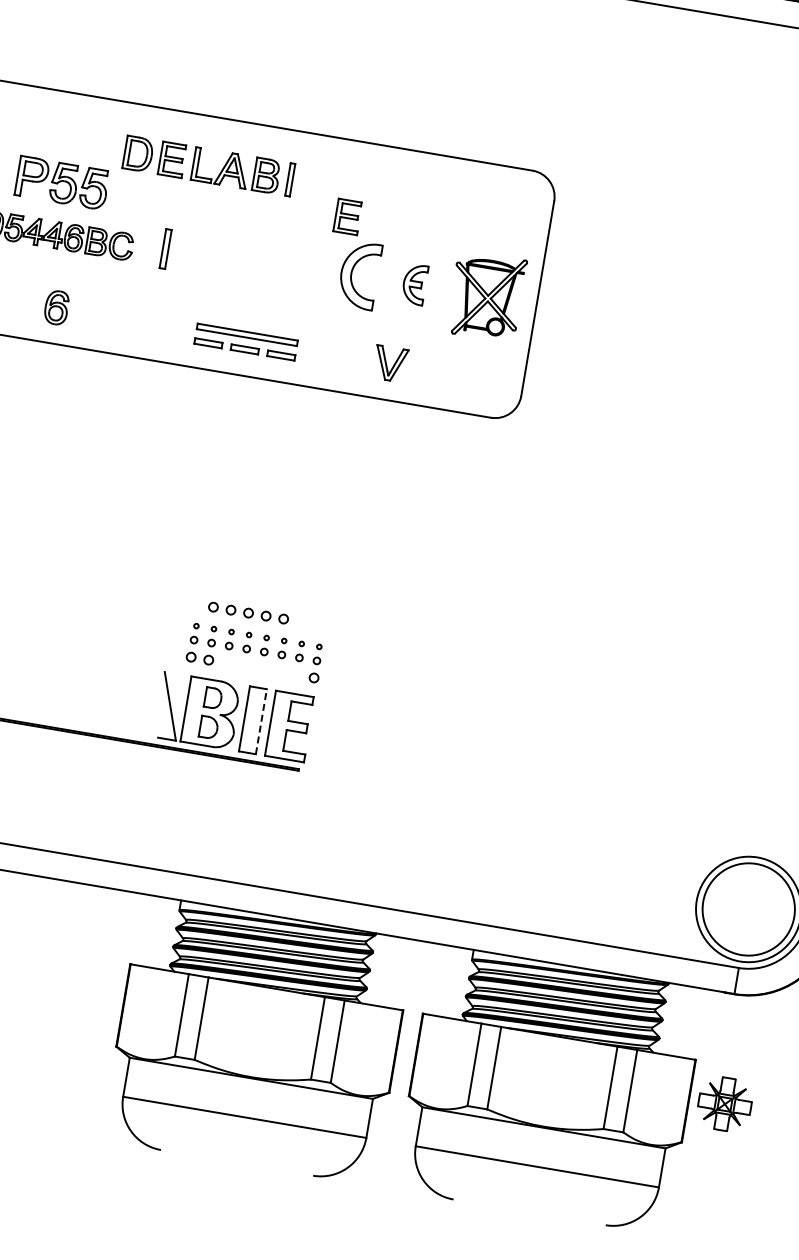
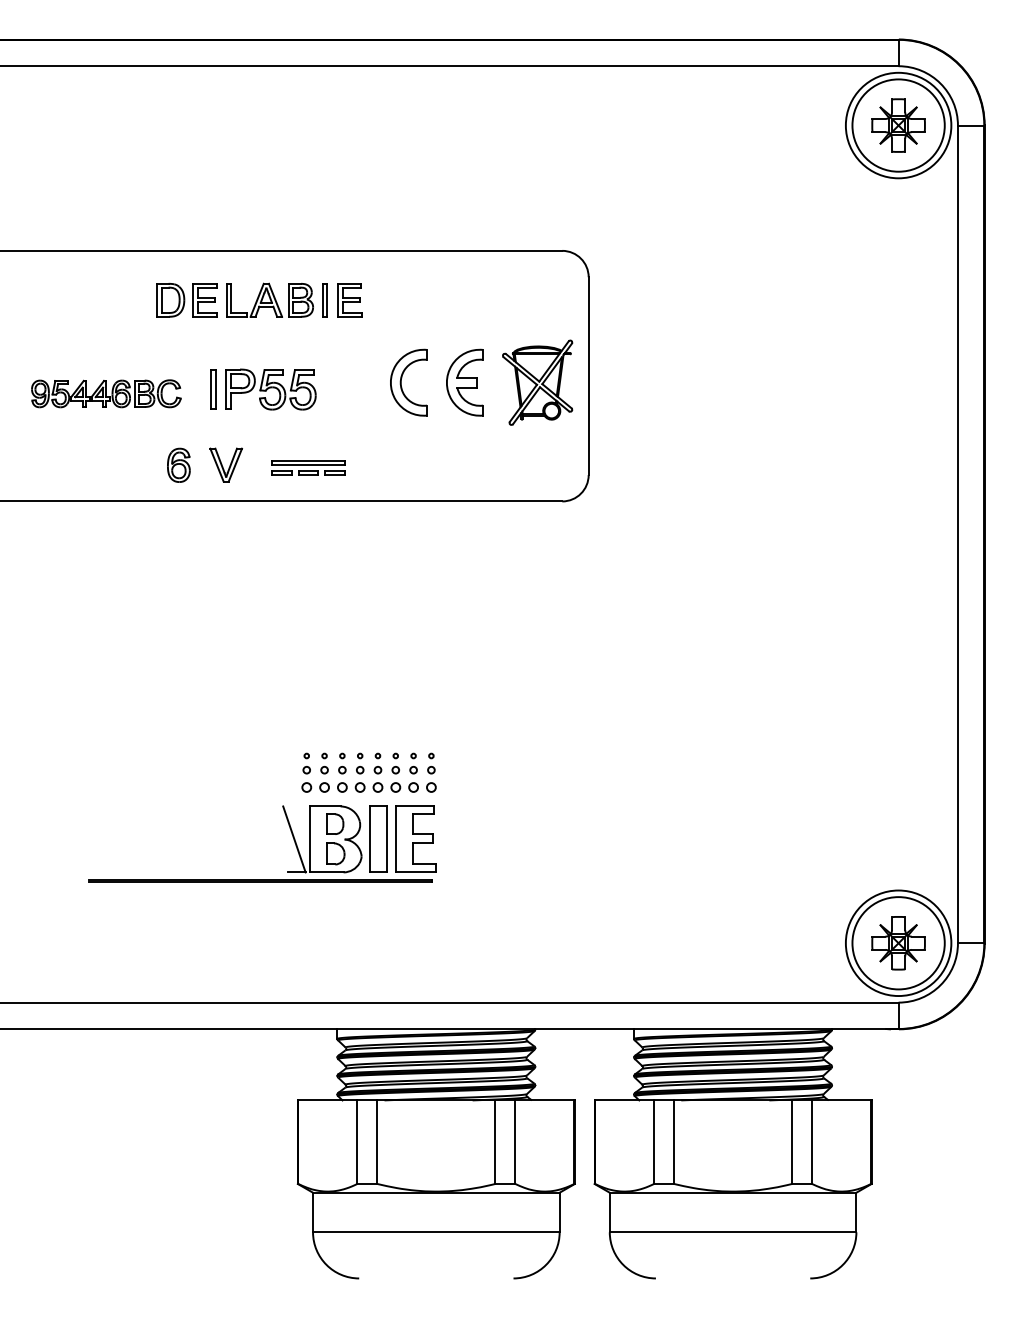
part: (62, 183) -> (270, 389), moved
part: (347, 217) -> (349, 300), moved
part: (414, 284) -> (464, 382), size x1.67
part: (56, 306) -> (178, 464), moved
part: (246, 341) -> (308, 467), size x0.71
part: (389, 363) -> (225, 464), moved
part: (248, 613) -> (377, 787), moved
line: (261, 721) -> (386, 839), dashed -> solid
part: (724, 1104) -> (898, 943), moved

